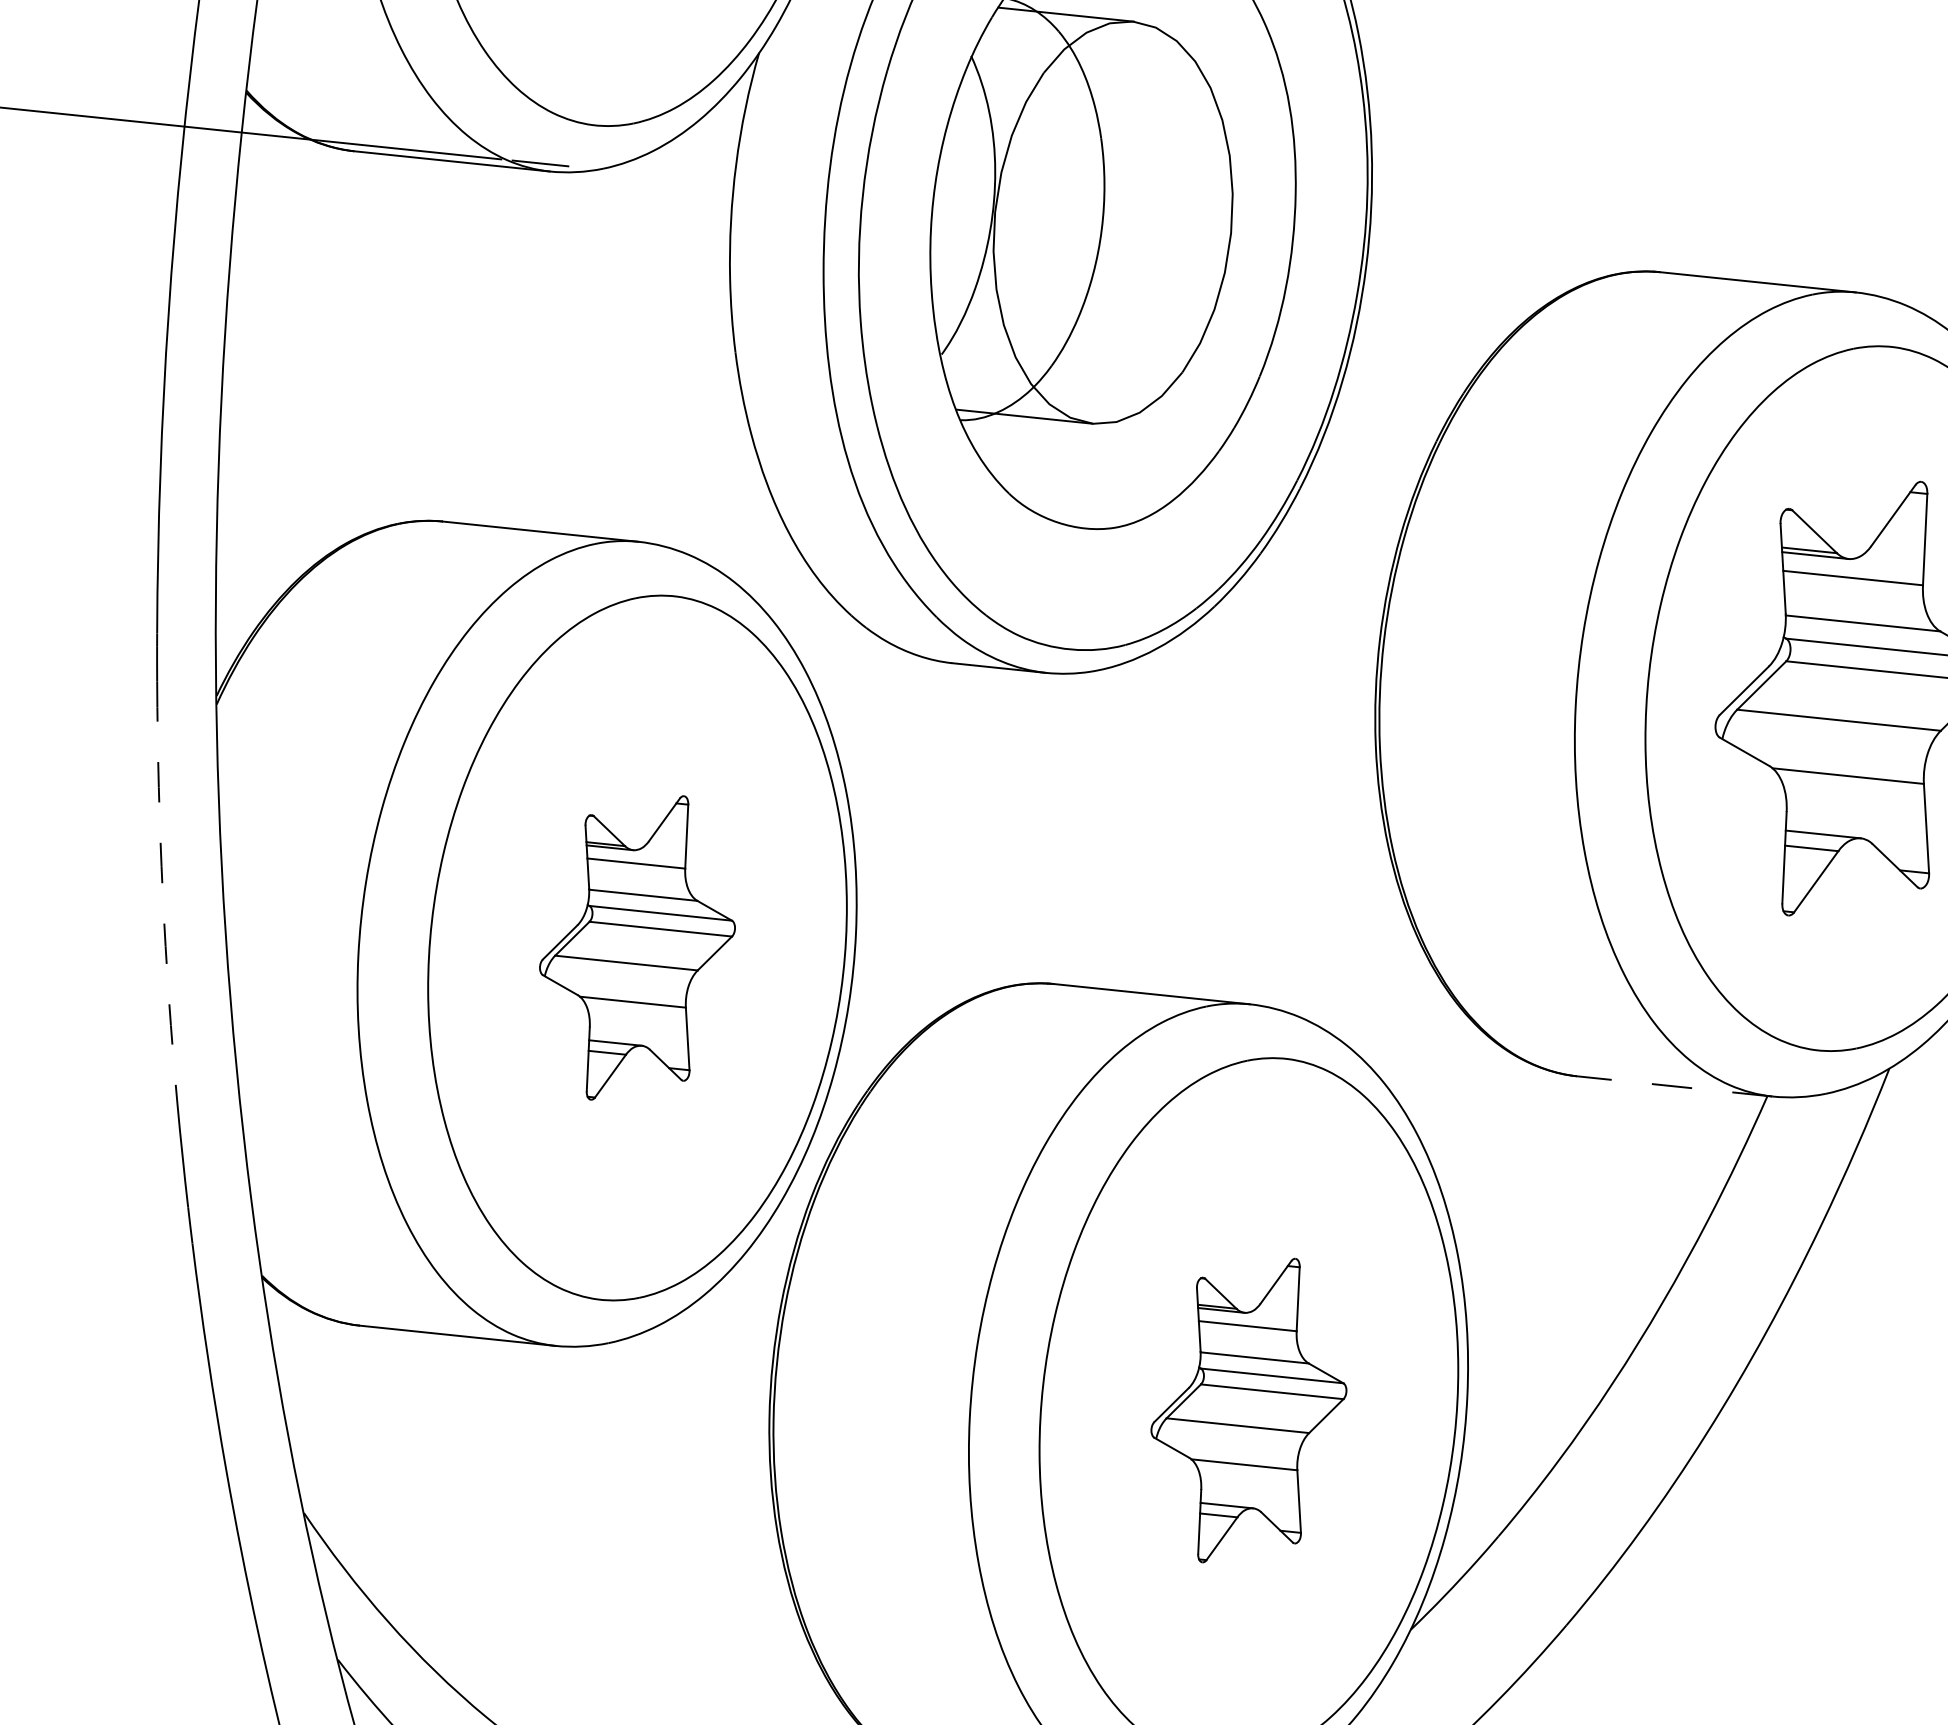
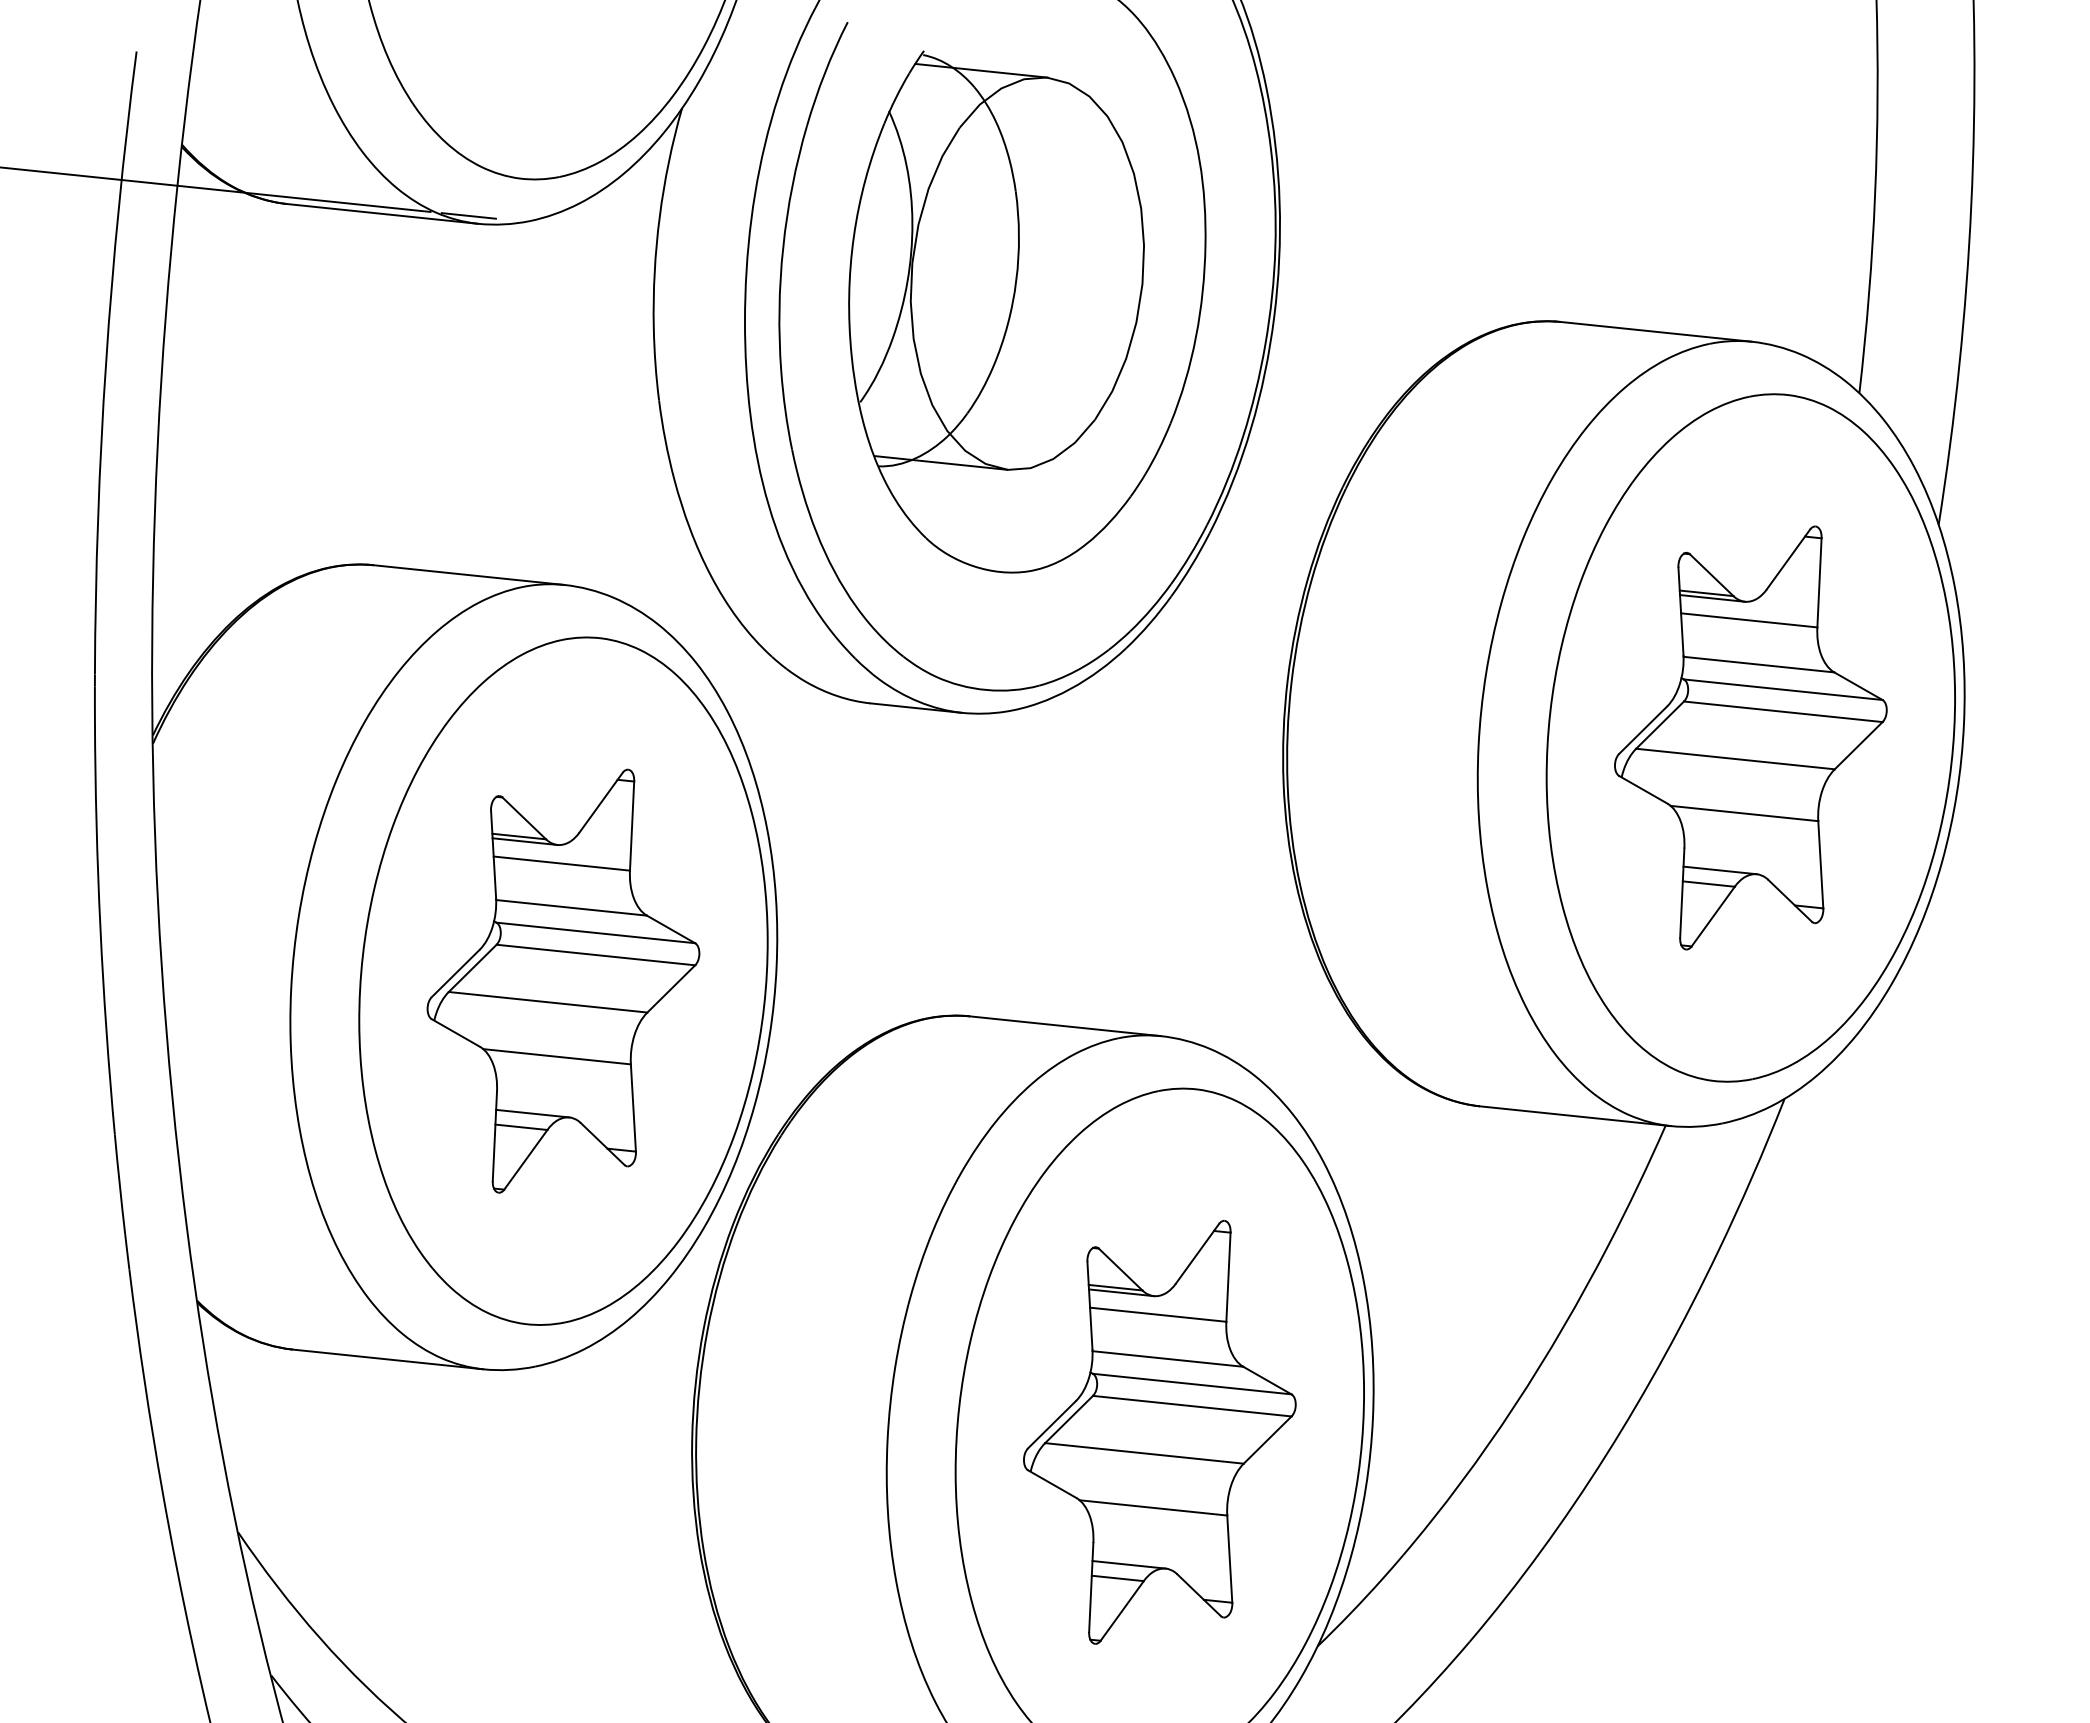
arc: (162, 892) -> (100, 927), dashed -> solid
part: (637, 947) -> (563, 980), size x1.43
line: (1675, 1086) -> (1575, 1116), dashed -> solid
part: (1248, 1410) -> (1159, 1432), size x1.43

